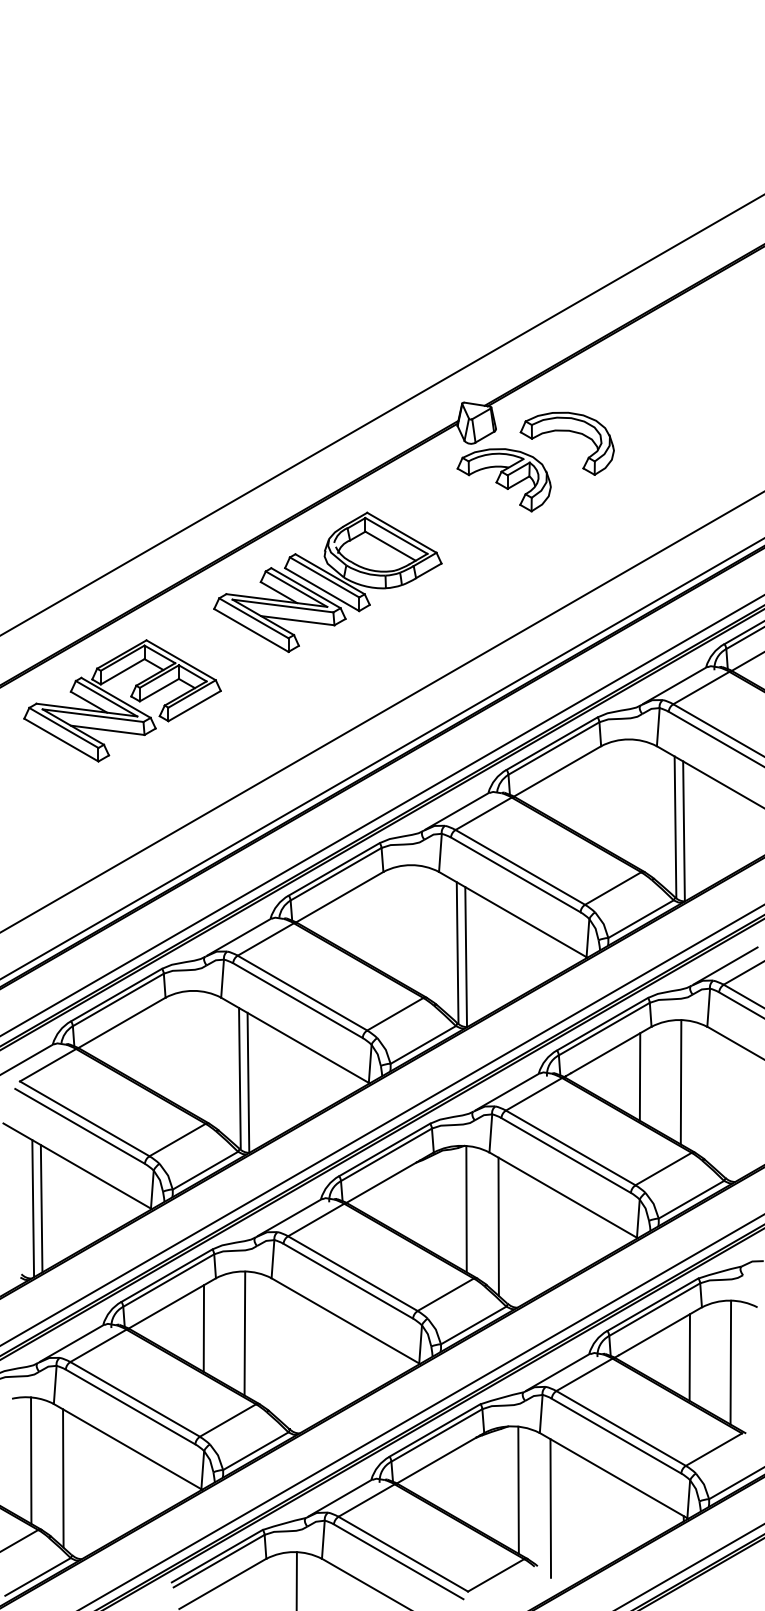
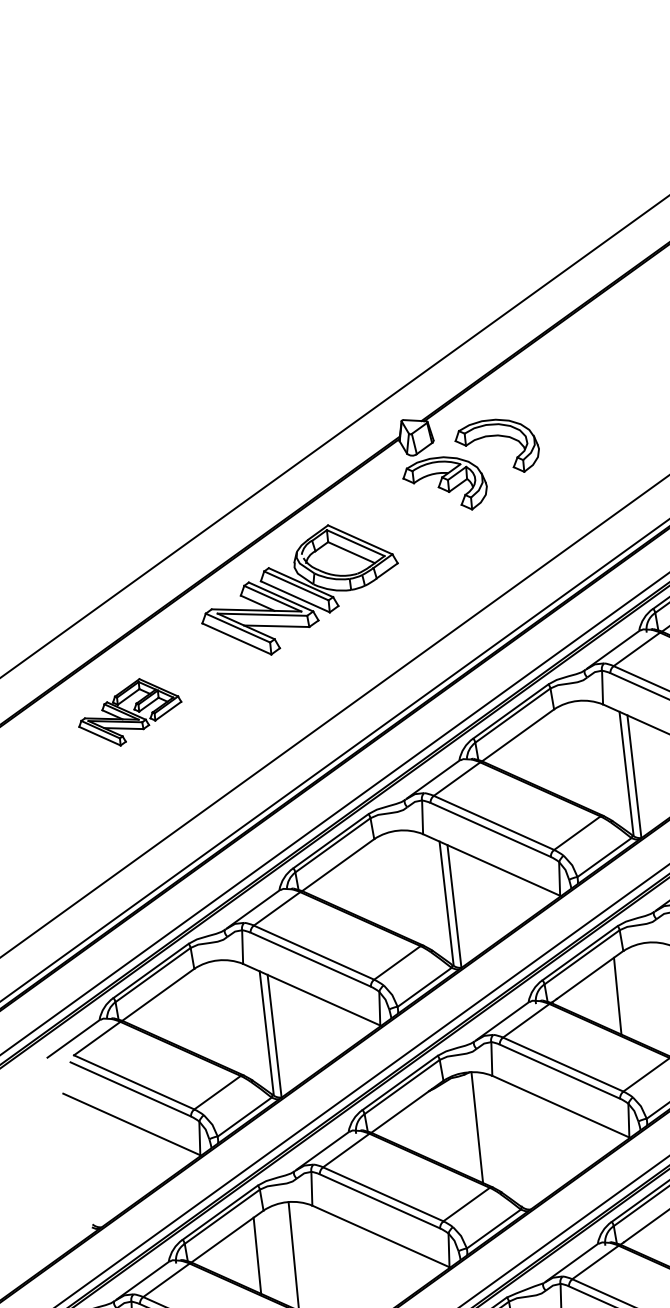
part: (122, 700) -> (130, 711), size x0.6
line: (680, 1082) -> (653, 997), removed
line: (33, 1208) -> (97, 1165), removed
line: (41, 1208) -> (104, 1164), removed
line: (498, 1226) -> (506, 1139), removed

